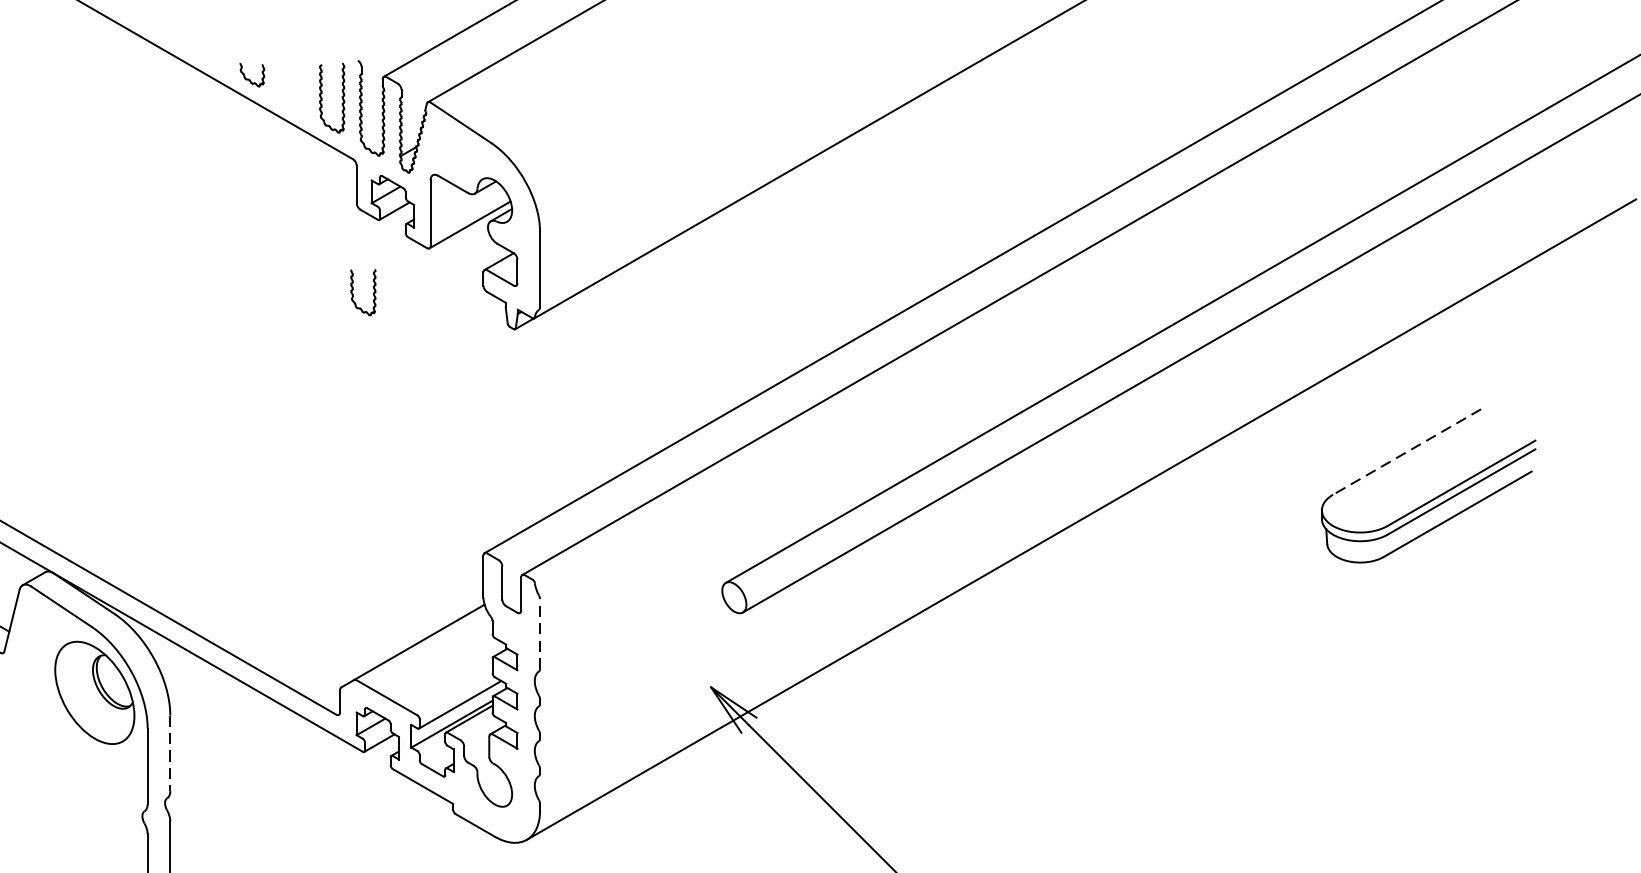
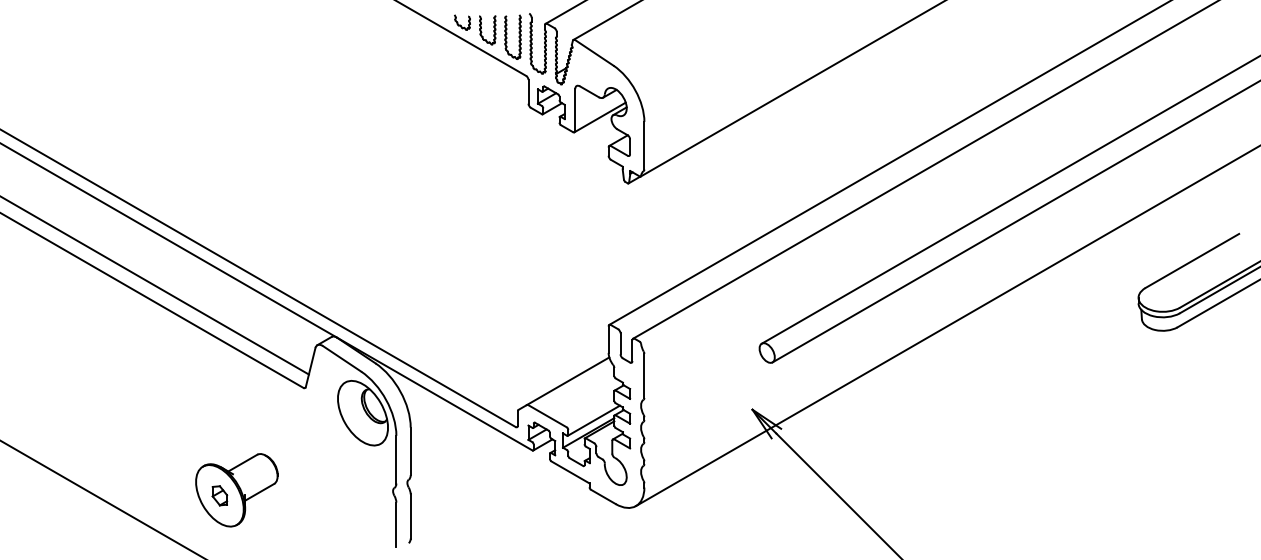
part: (363, 293) -> (487, 30), moved
line: (1407, 451) -> (1192, 260), dashed -> solid
line: (540, 633) -> (644, 375), dashed -> solid
line: (169, 753) -> (410, 451), dashed -> solid

